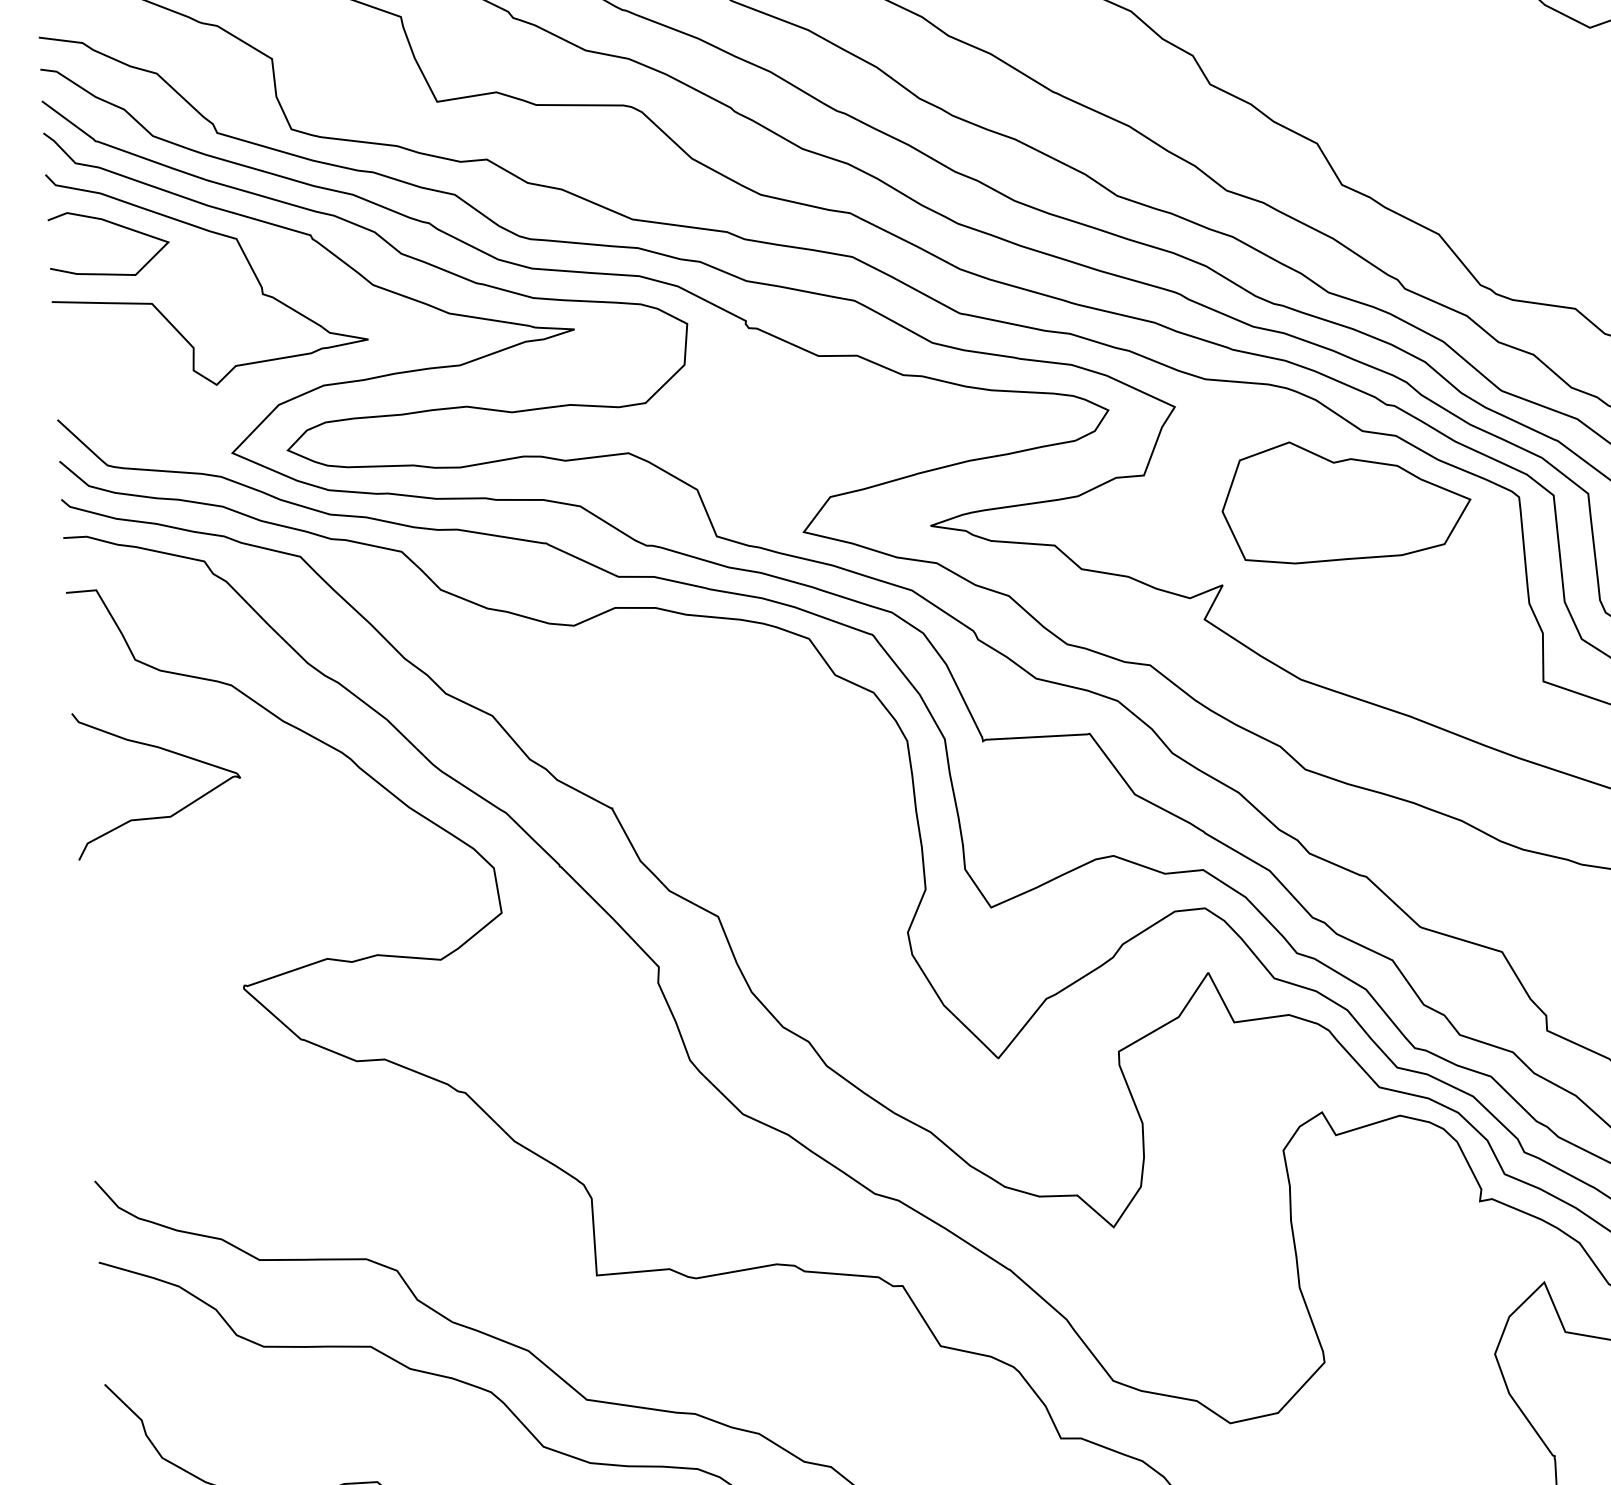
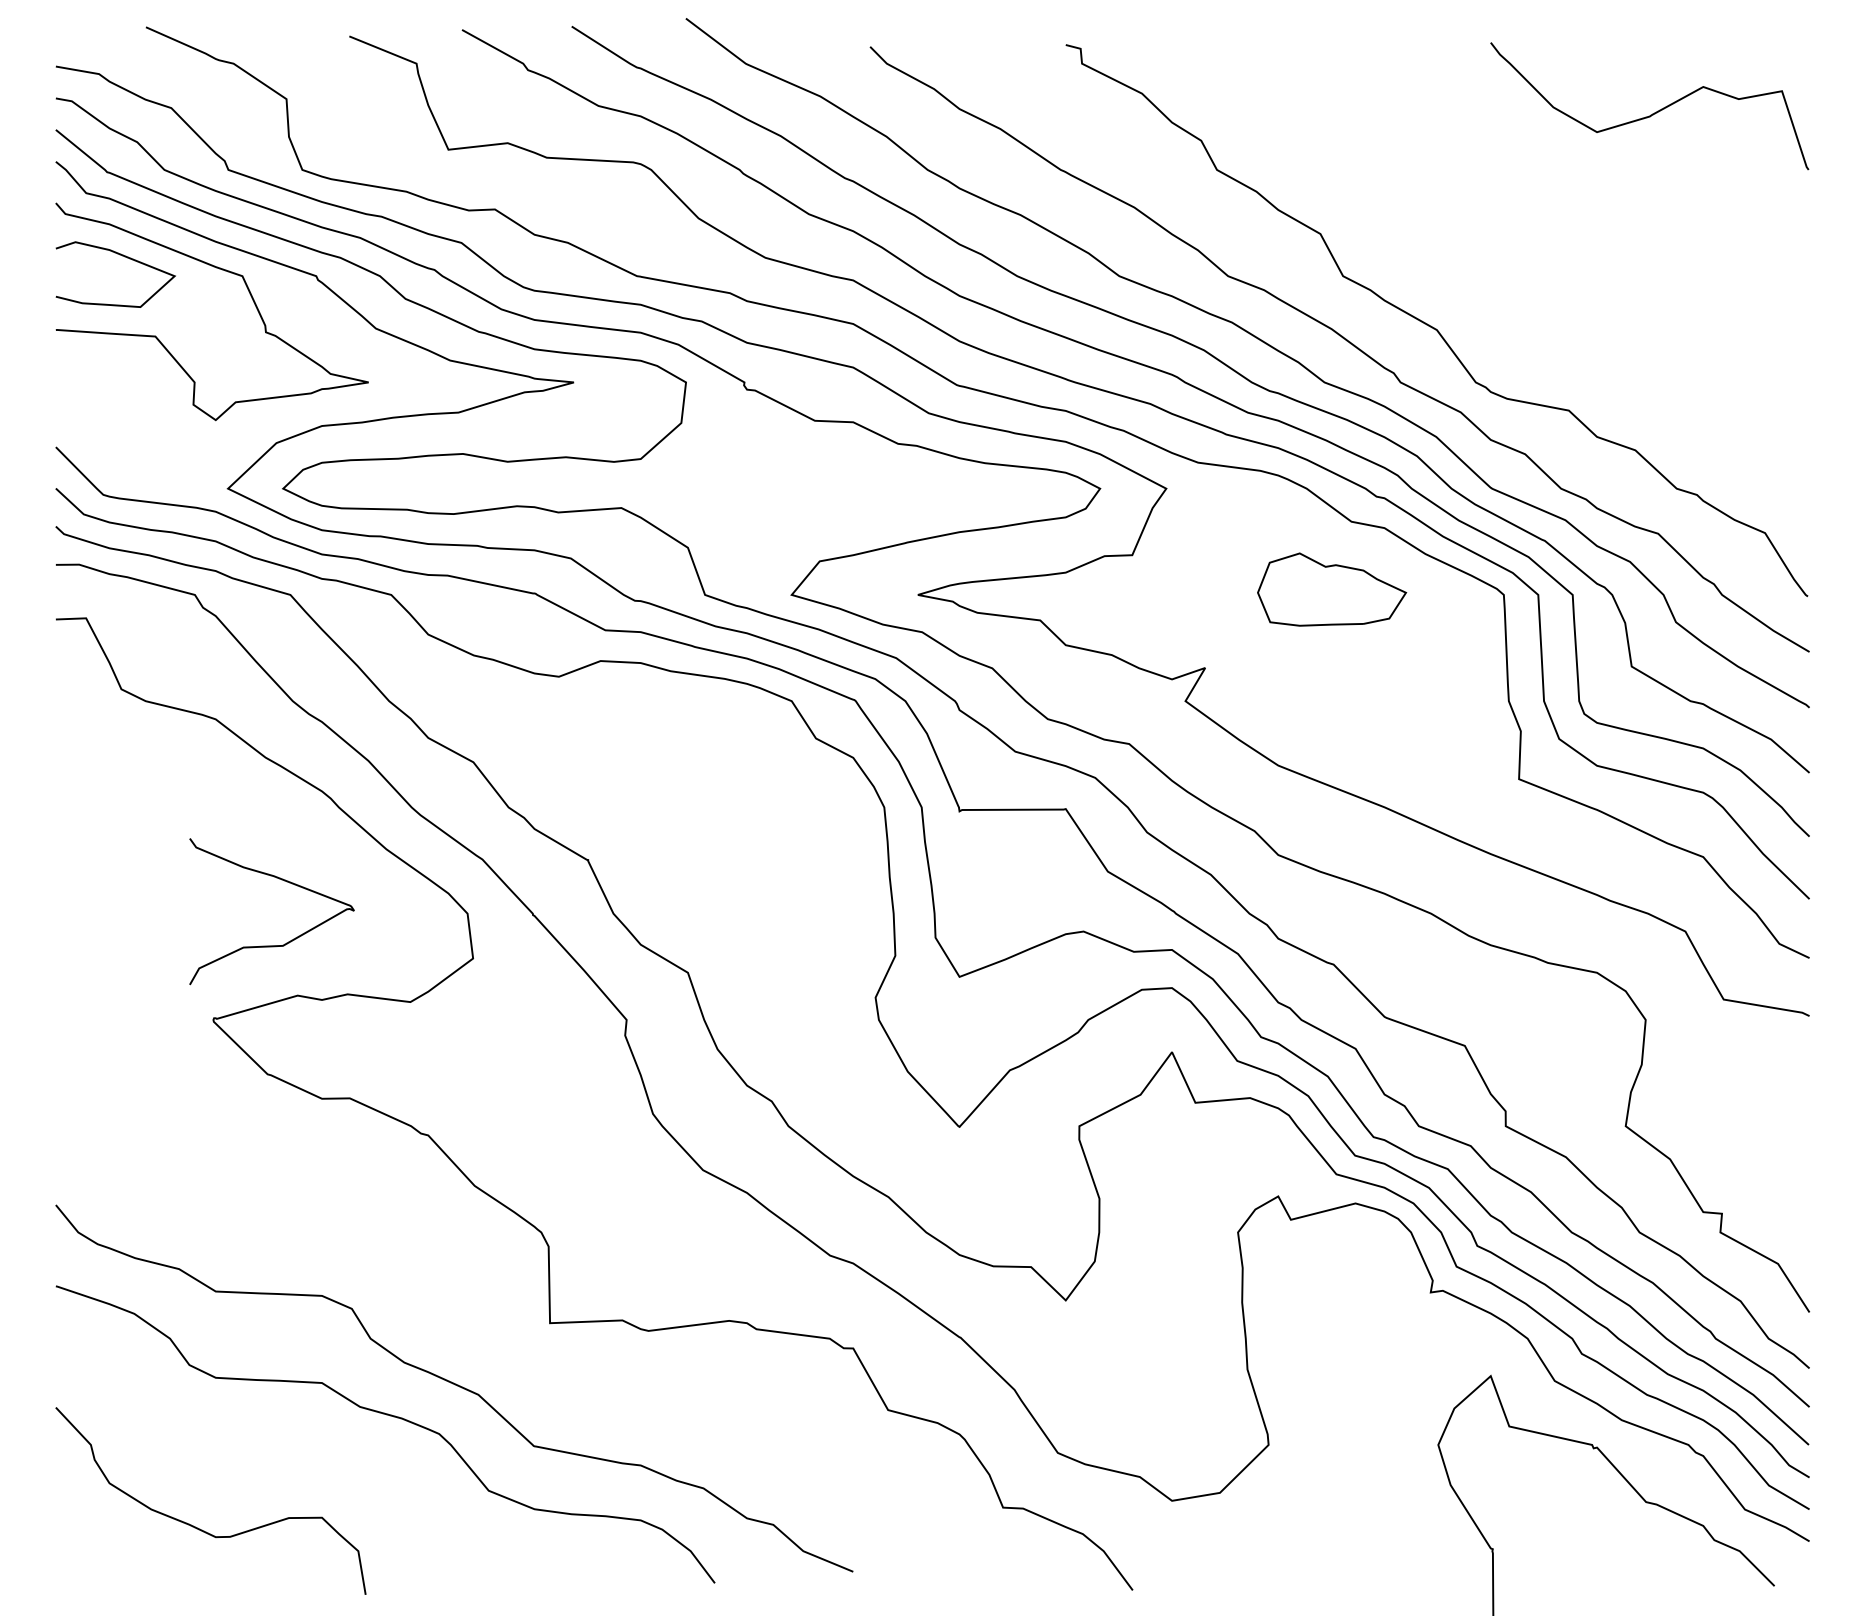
part: (1345, 500) -> (1331, 589), size x0.6
curve: (165, 751) -> (281, 880), moved

